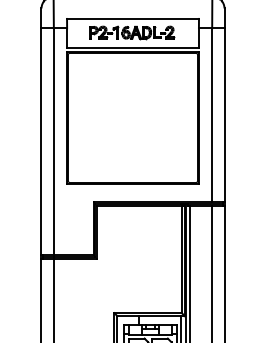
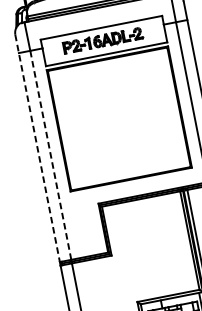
line: (41, 131) -> (37, 147), solid -> dashed
line: (53, 141) -> (50, 155), solid -> dashed

